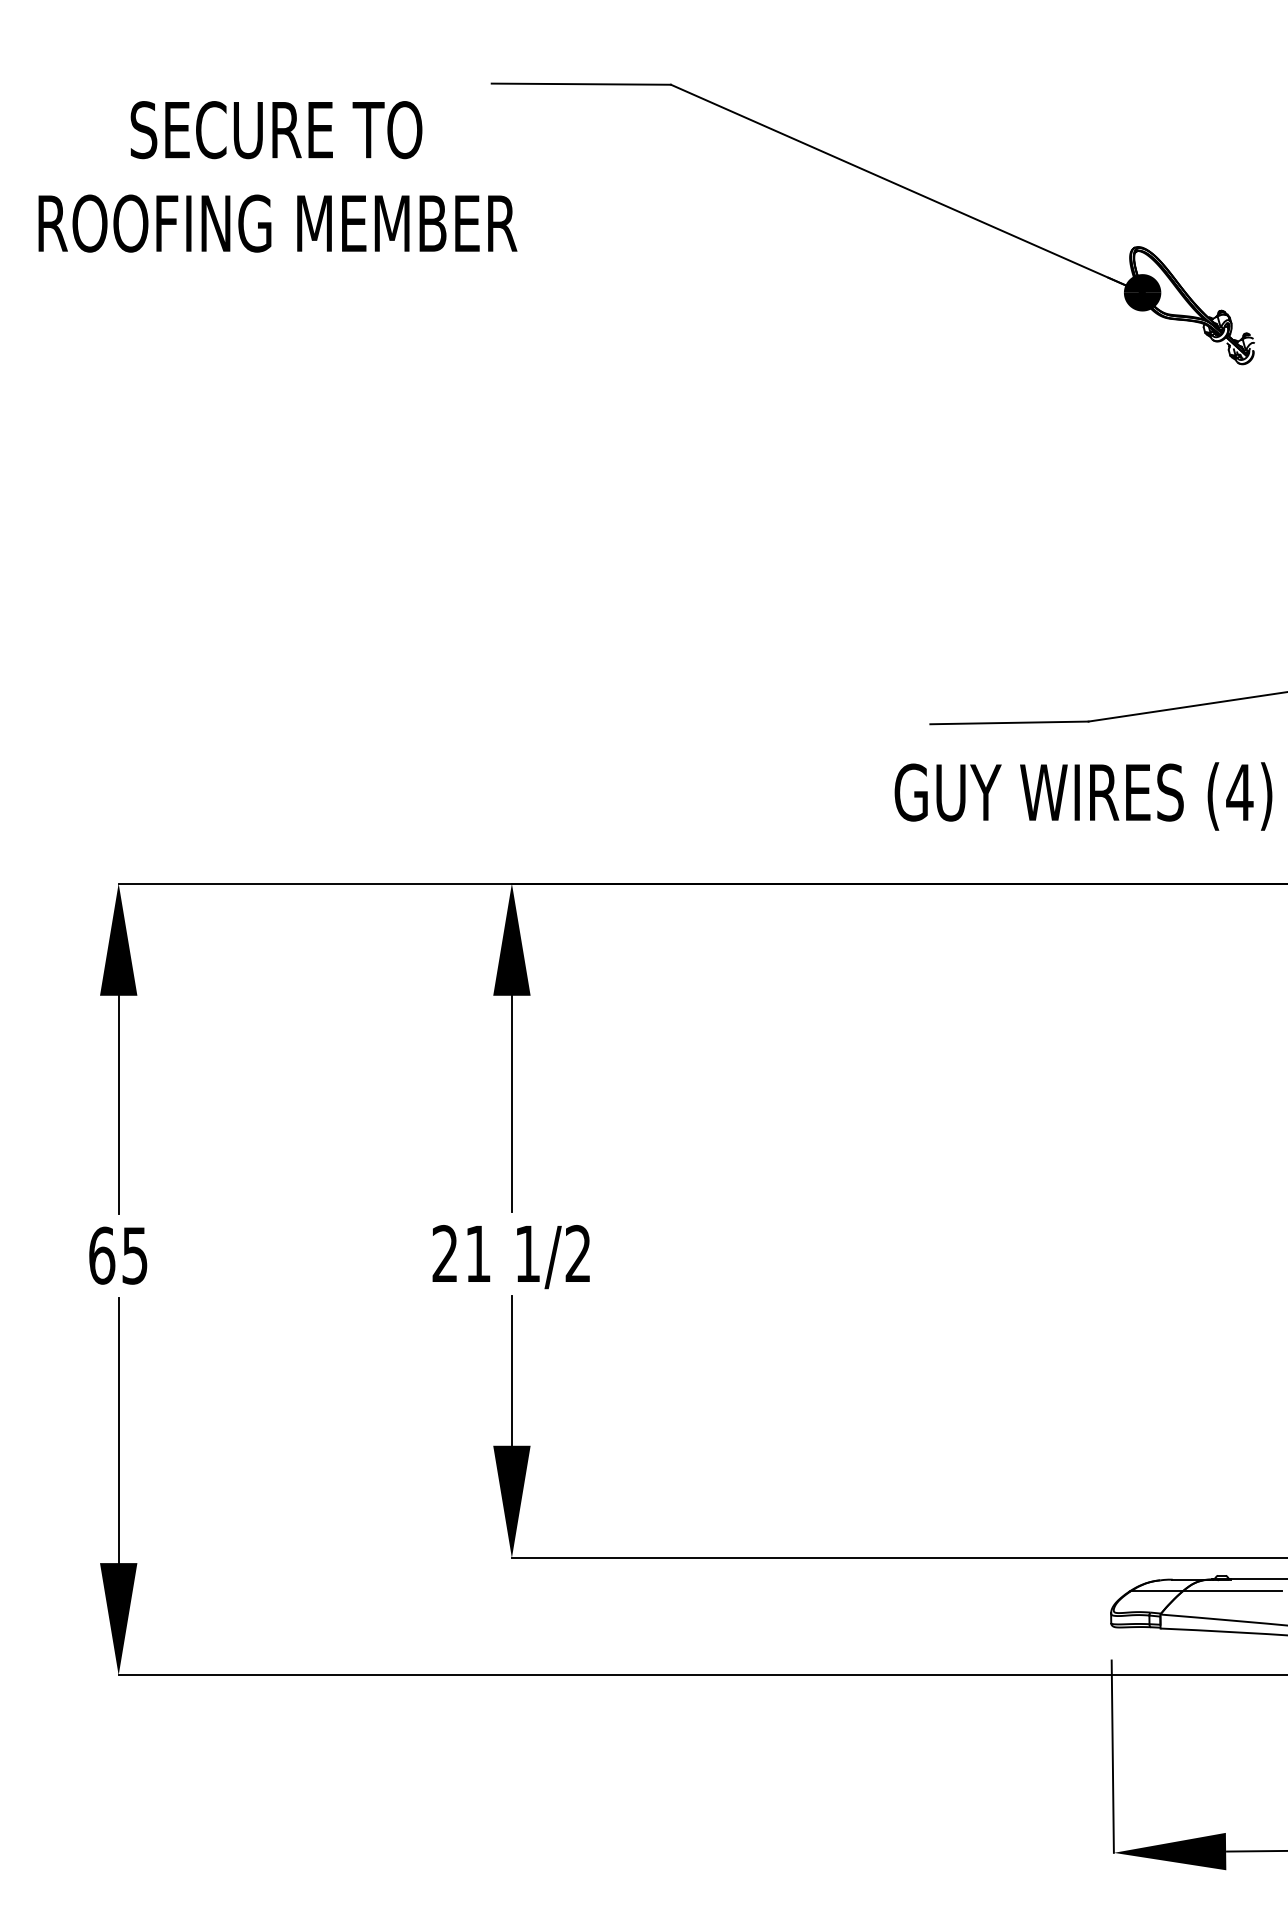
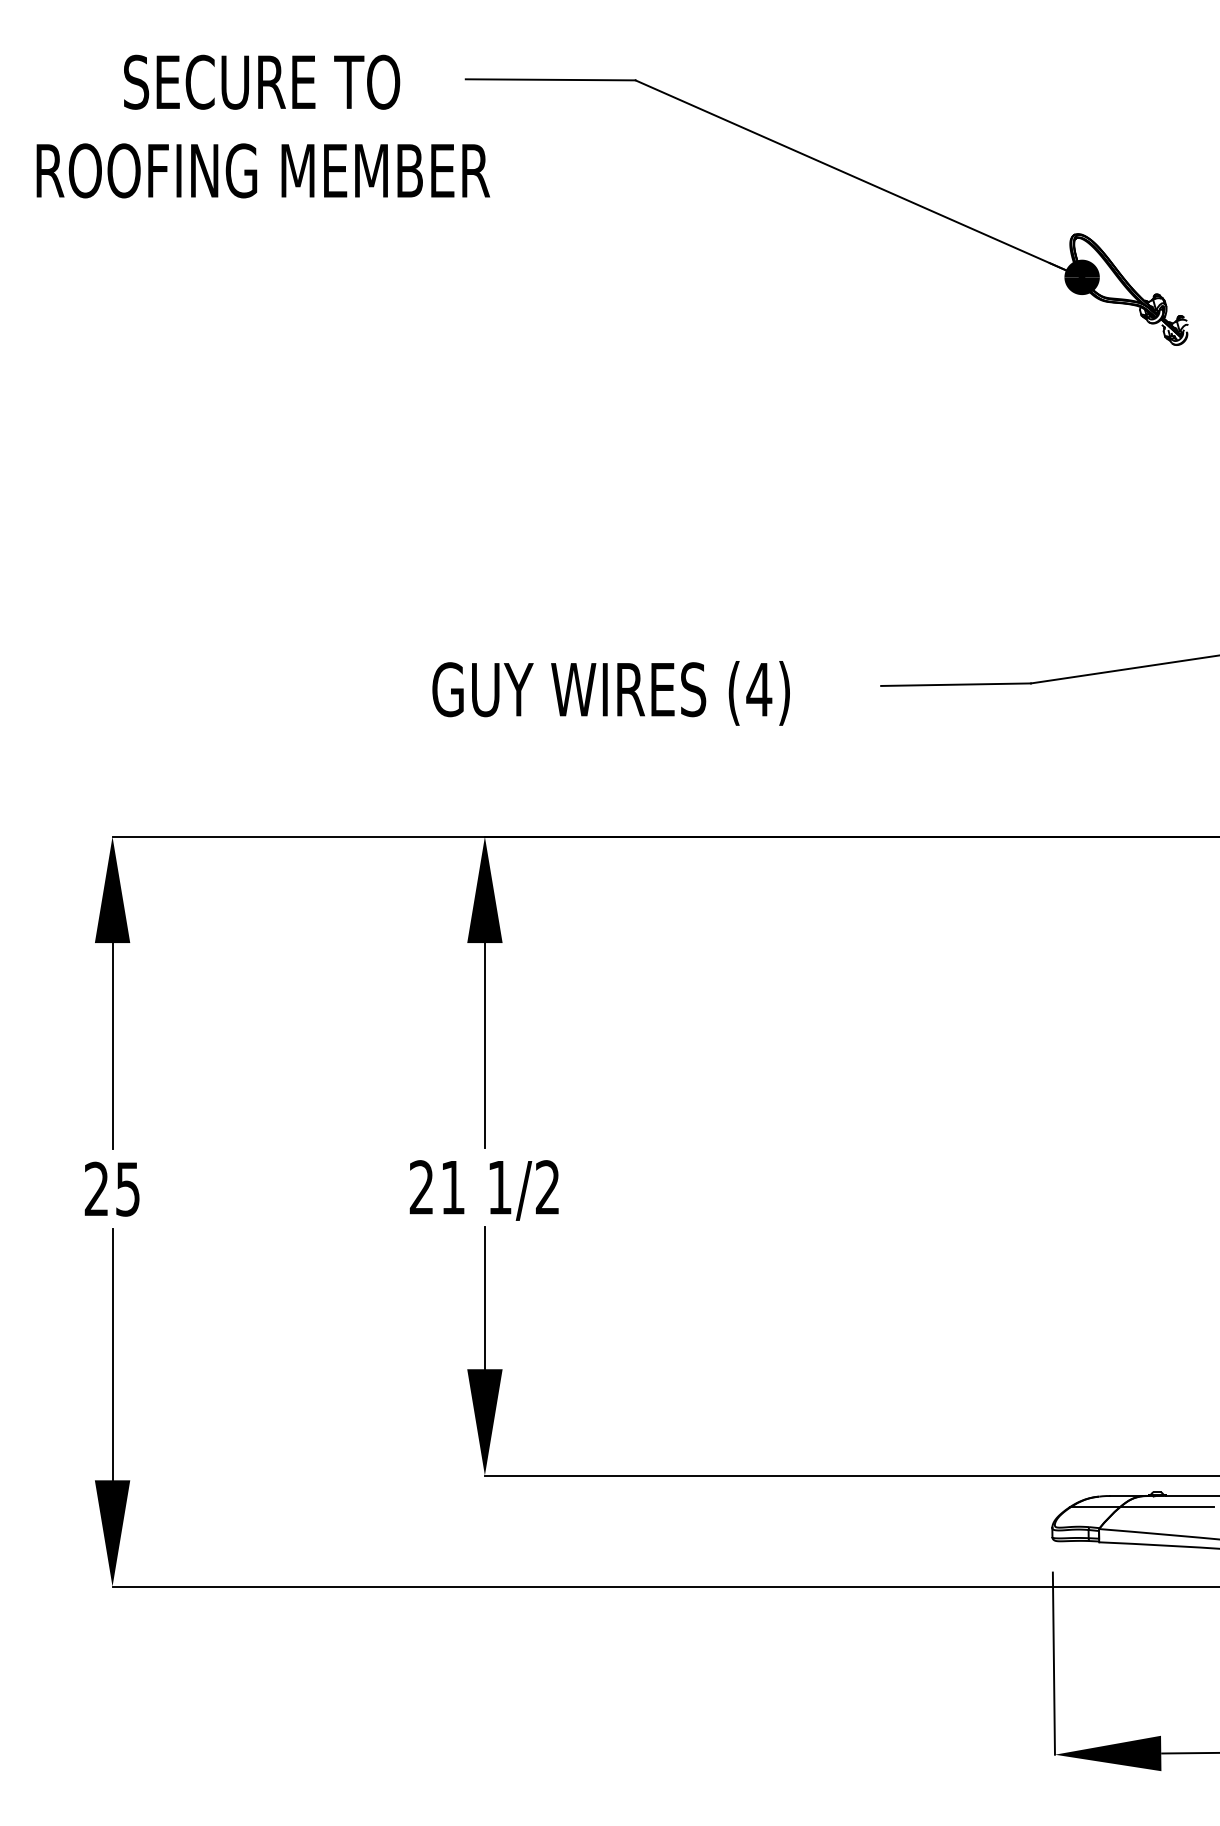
text: (277, 176) -> (262, 126), moved
text: (1082, 796) -> (610, 693), moved
text: (101, 1254) -> (96, 1188), 65 -> 25

